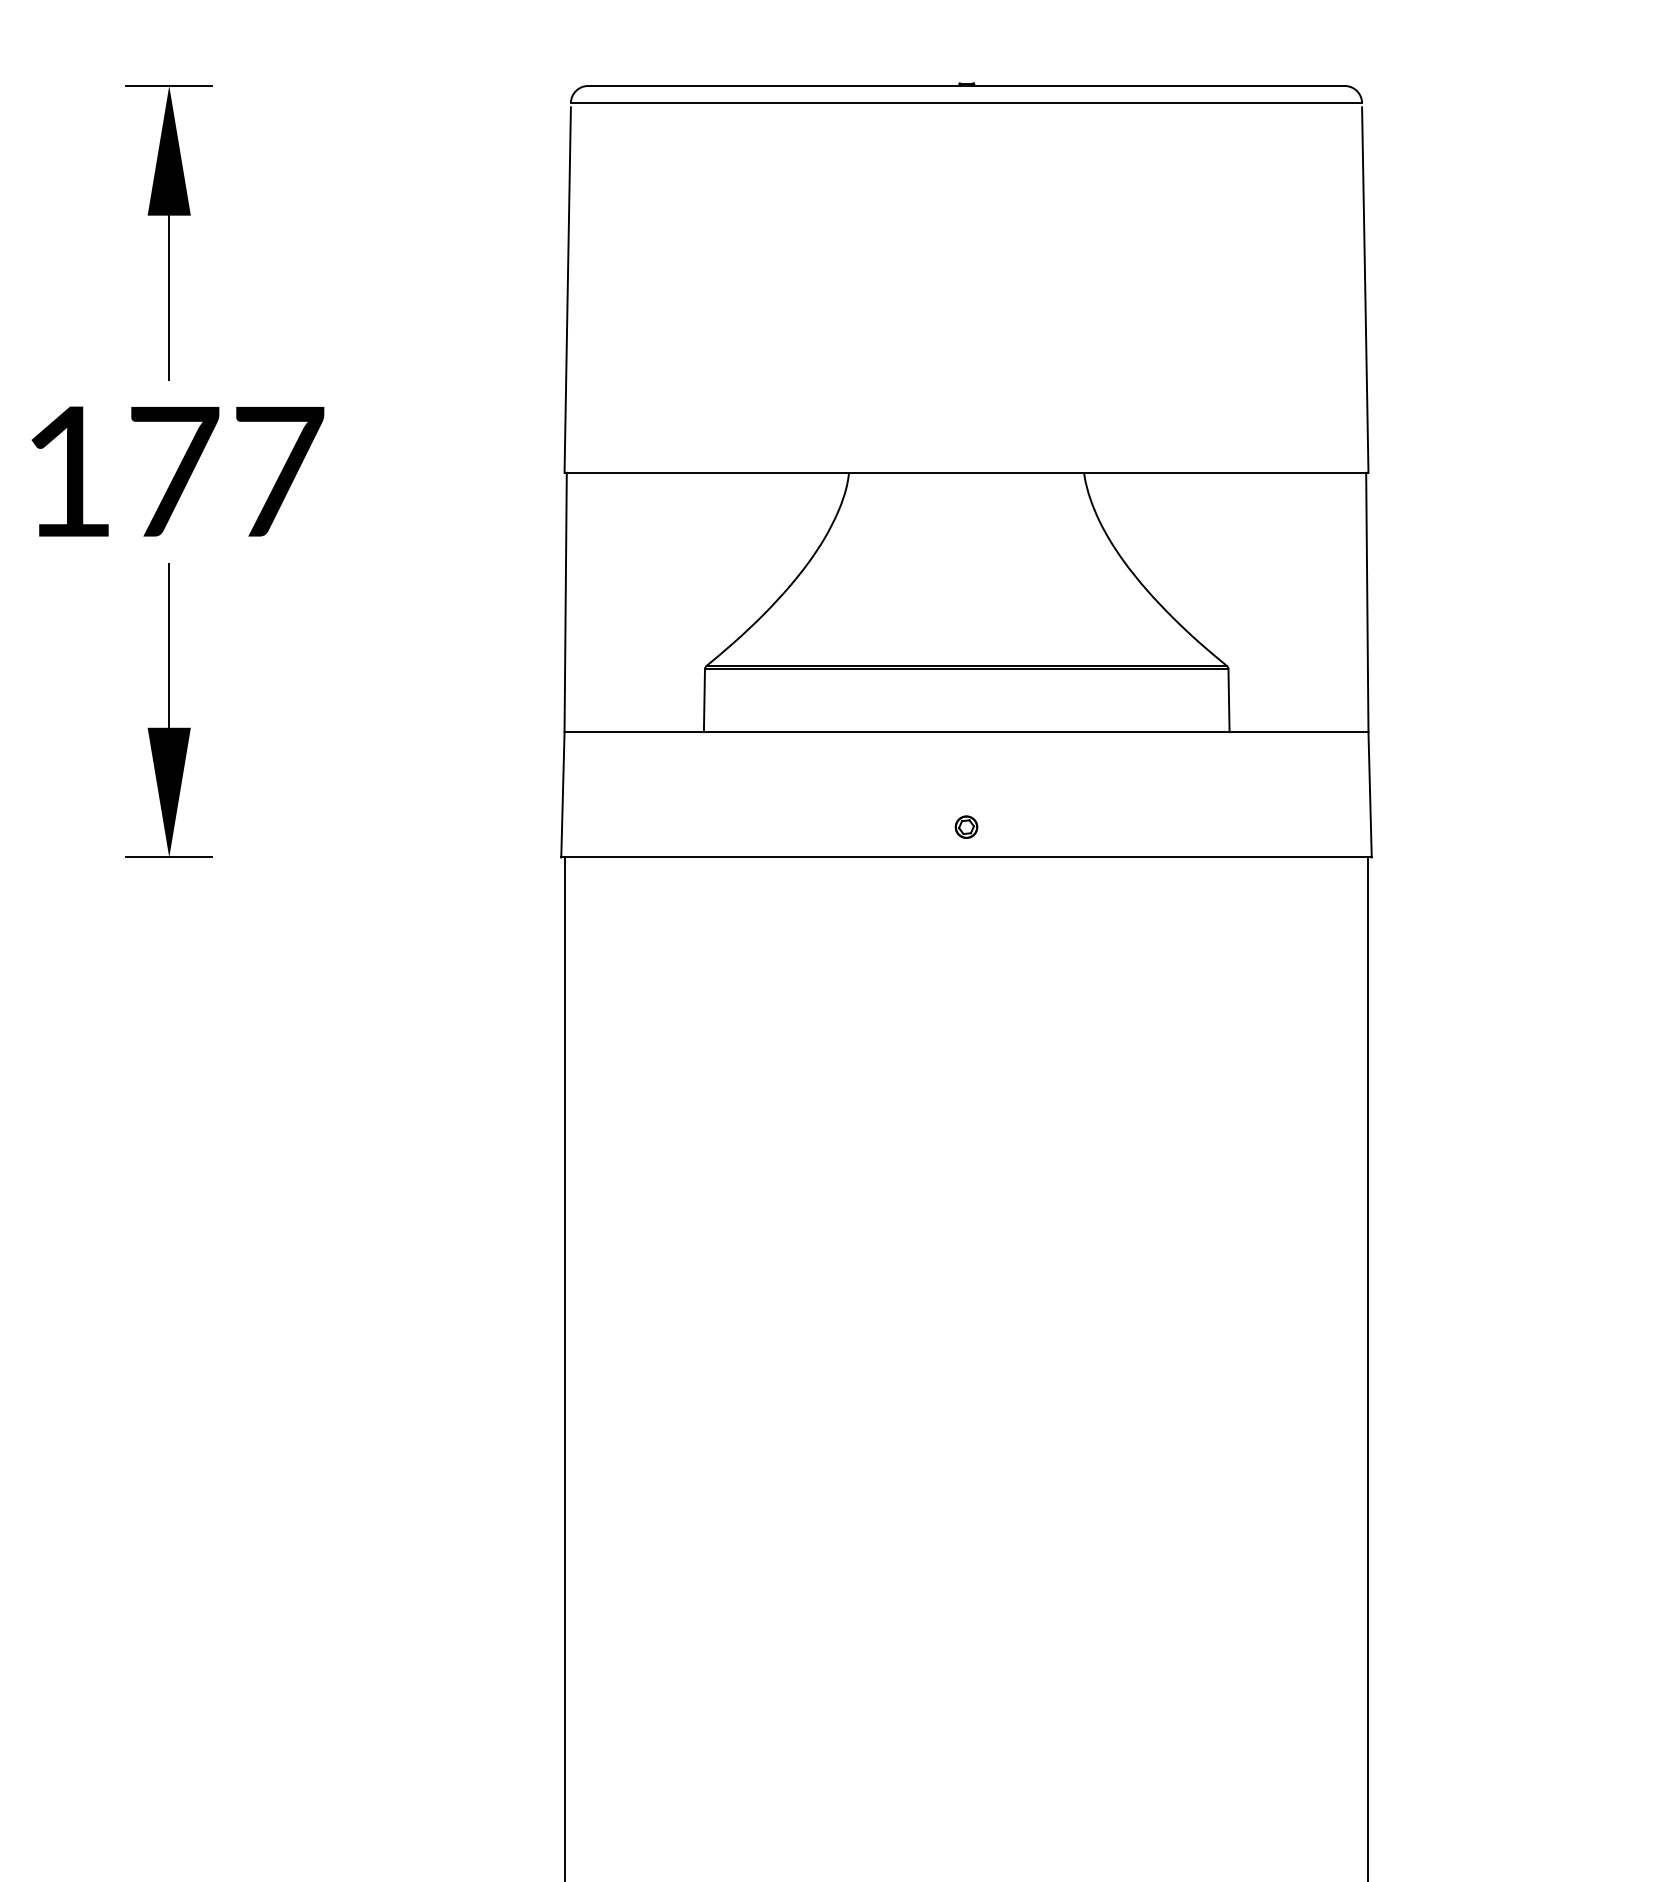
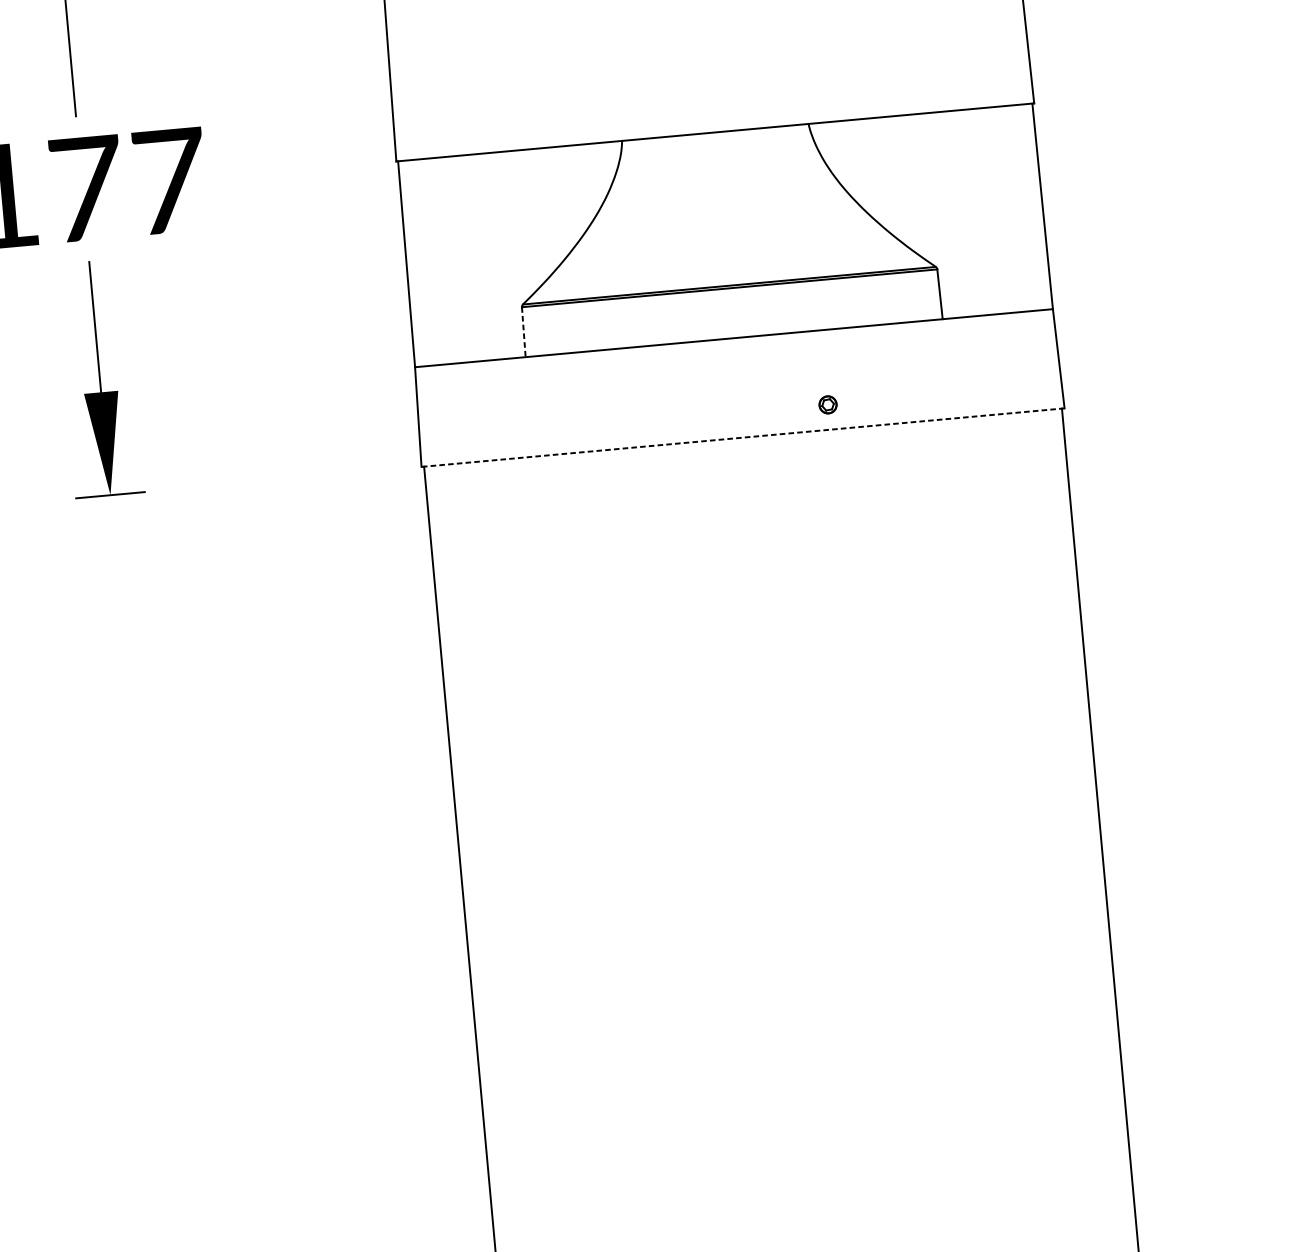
line: (704, 701) -> (523, 332), solid -> dashed
part: (966, 826) -> (828, 404), moved
line: (966, 857) -> (743, 437), solid -> dashed

